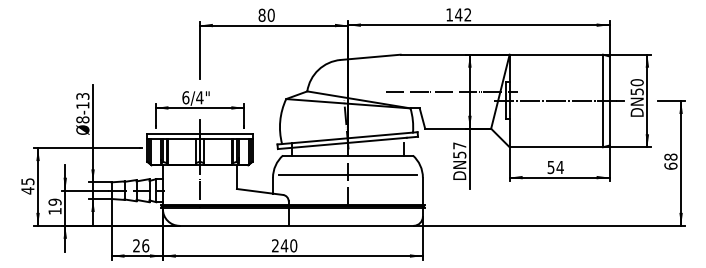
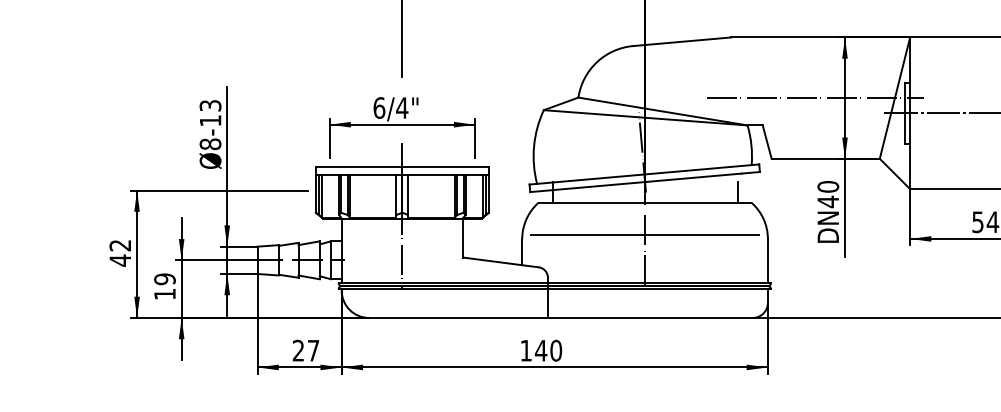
text: (459, 150) -> (827, 194), 57 -> 40
text: (27, 181) -> (119, 245), 45 -> 42
text: (145, 245) -> (313, 350), 26 -> 27
text: (275, 245) -> (526, 350), 240 -> 140

